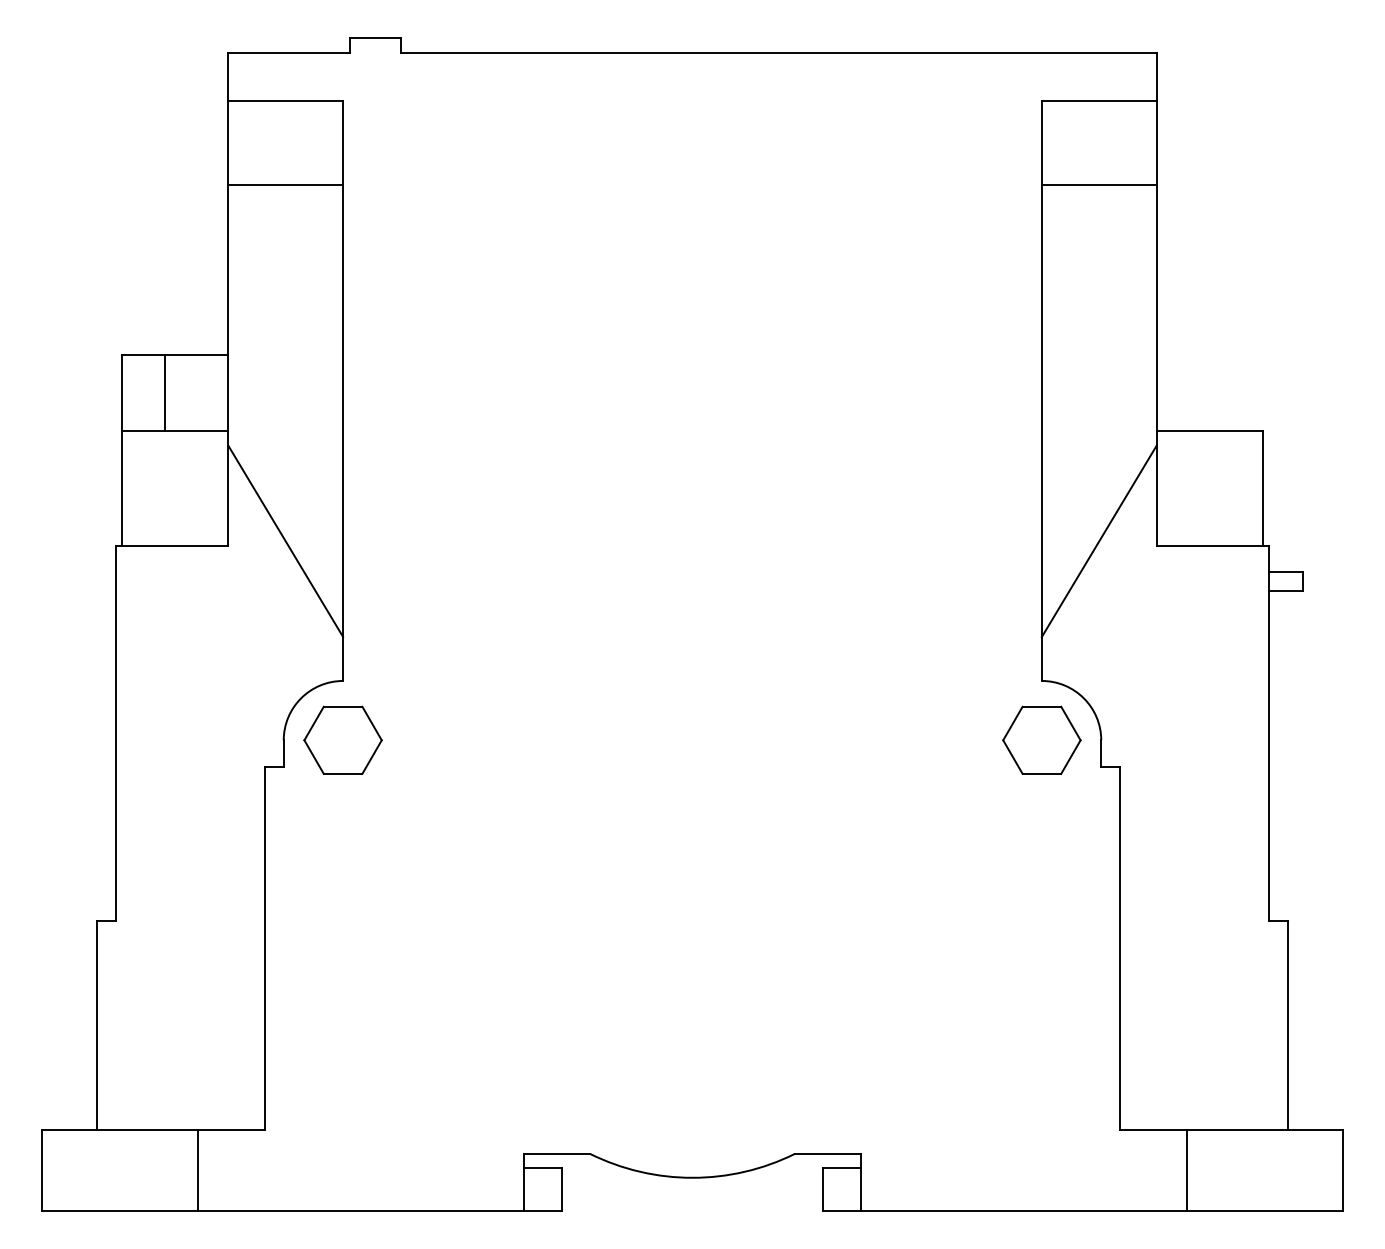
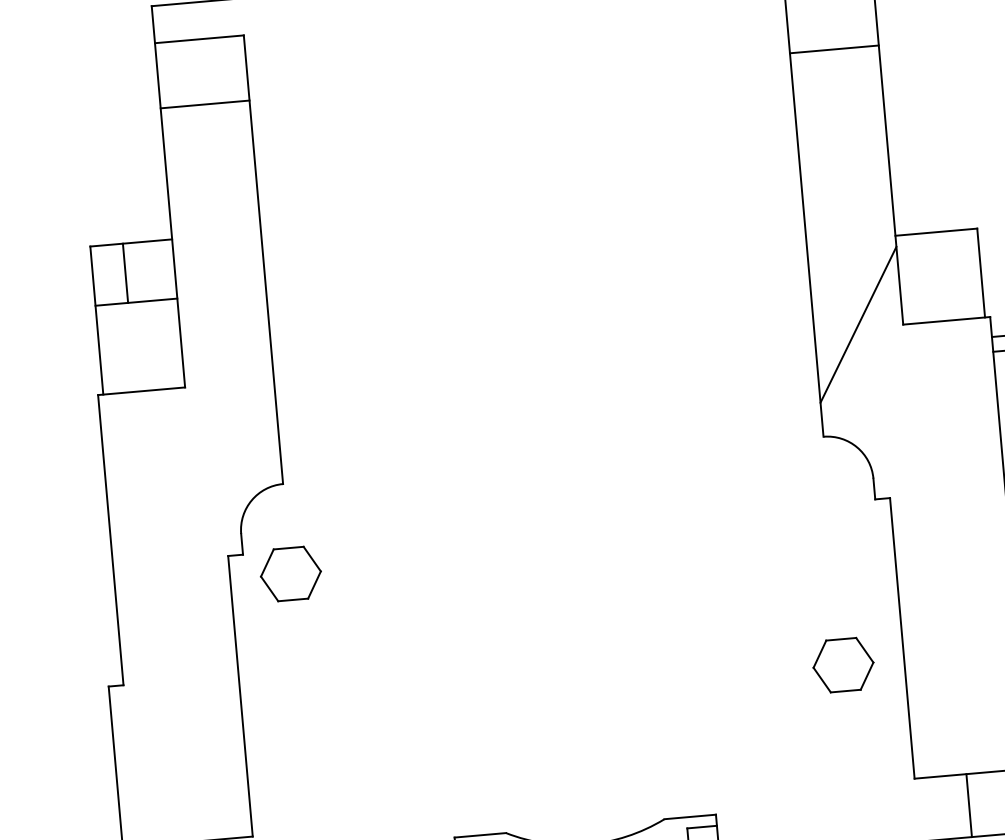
line: (285, 540) -> (229, 379), removed
part: (342, 739) -> (290, 573), moved
part: (1041, 739) -> (843, 664), moved

